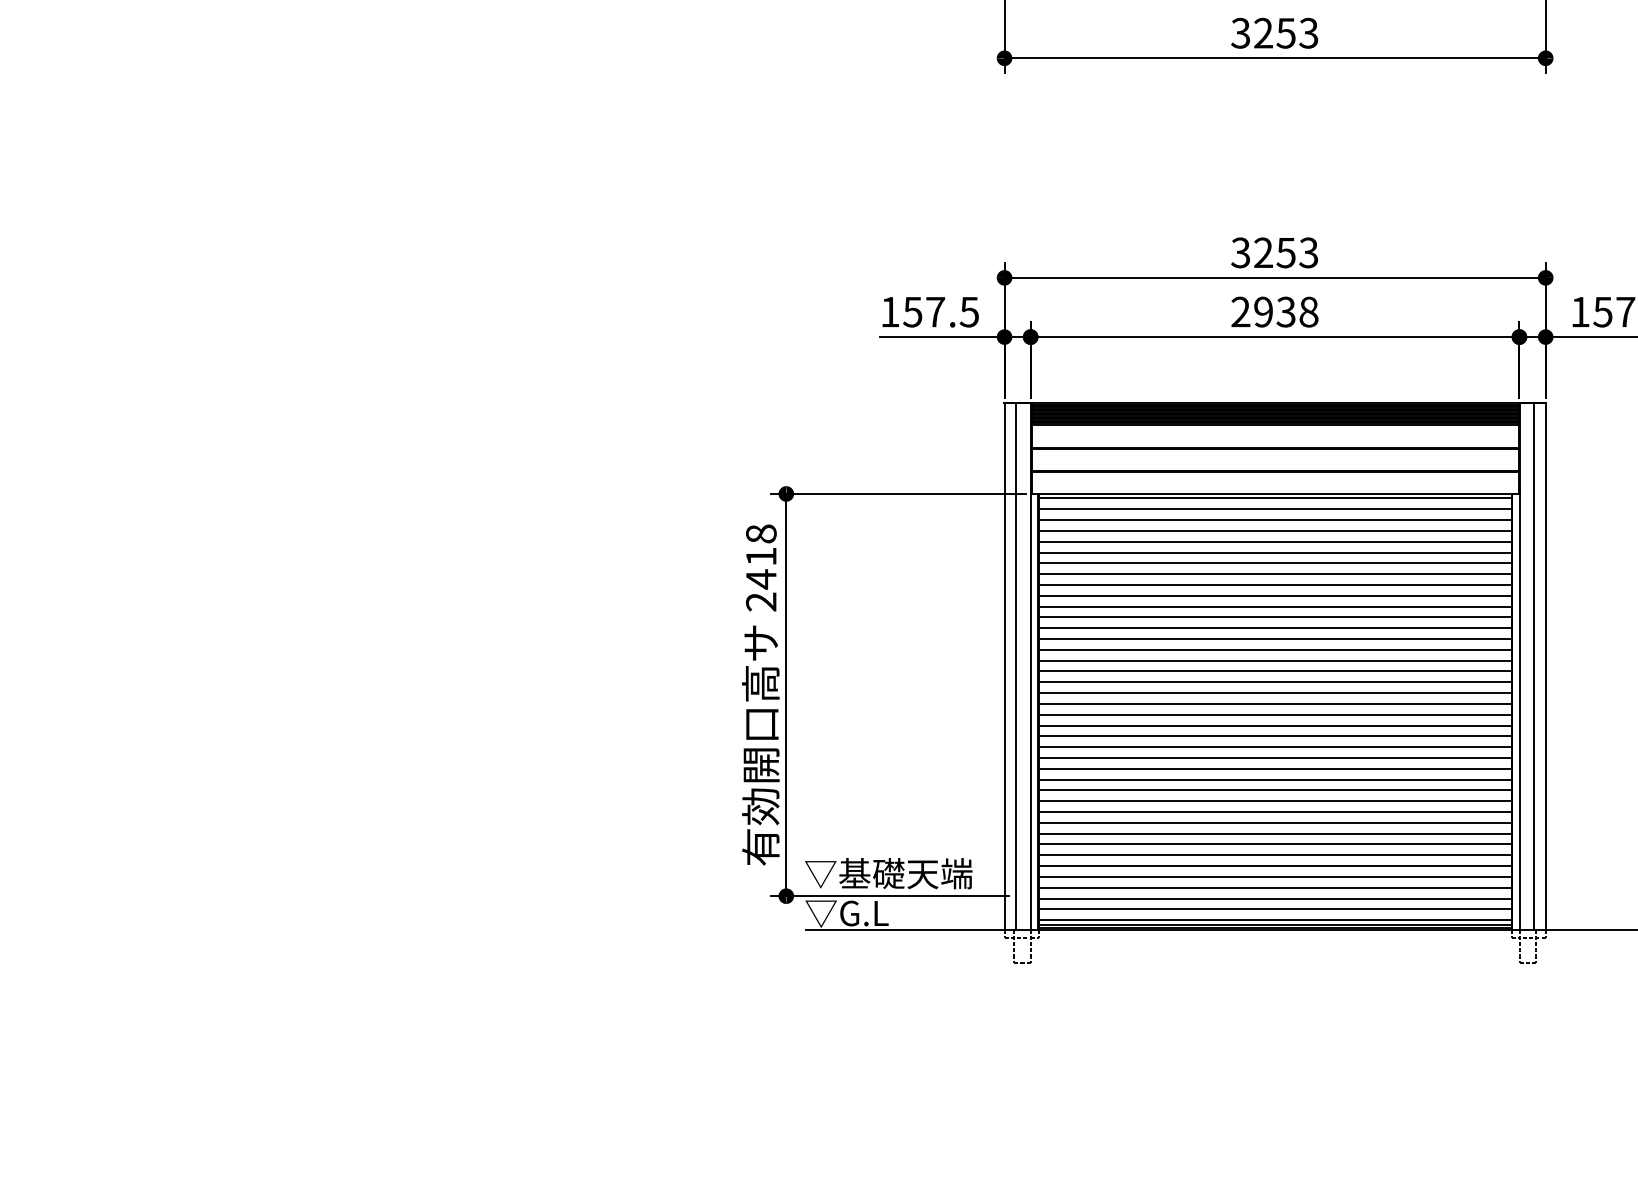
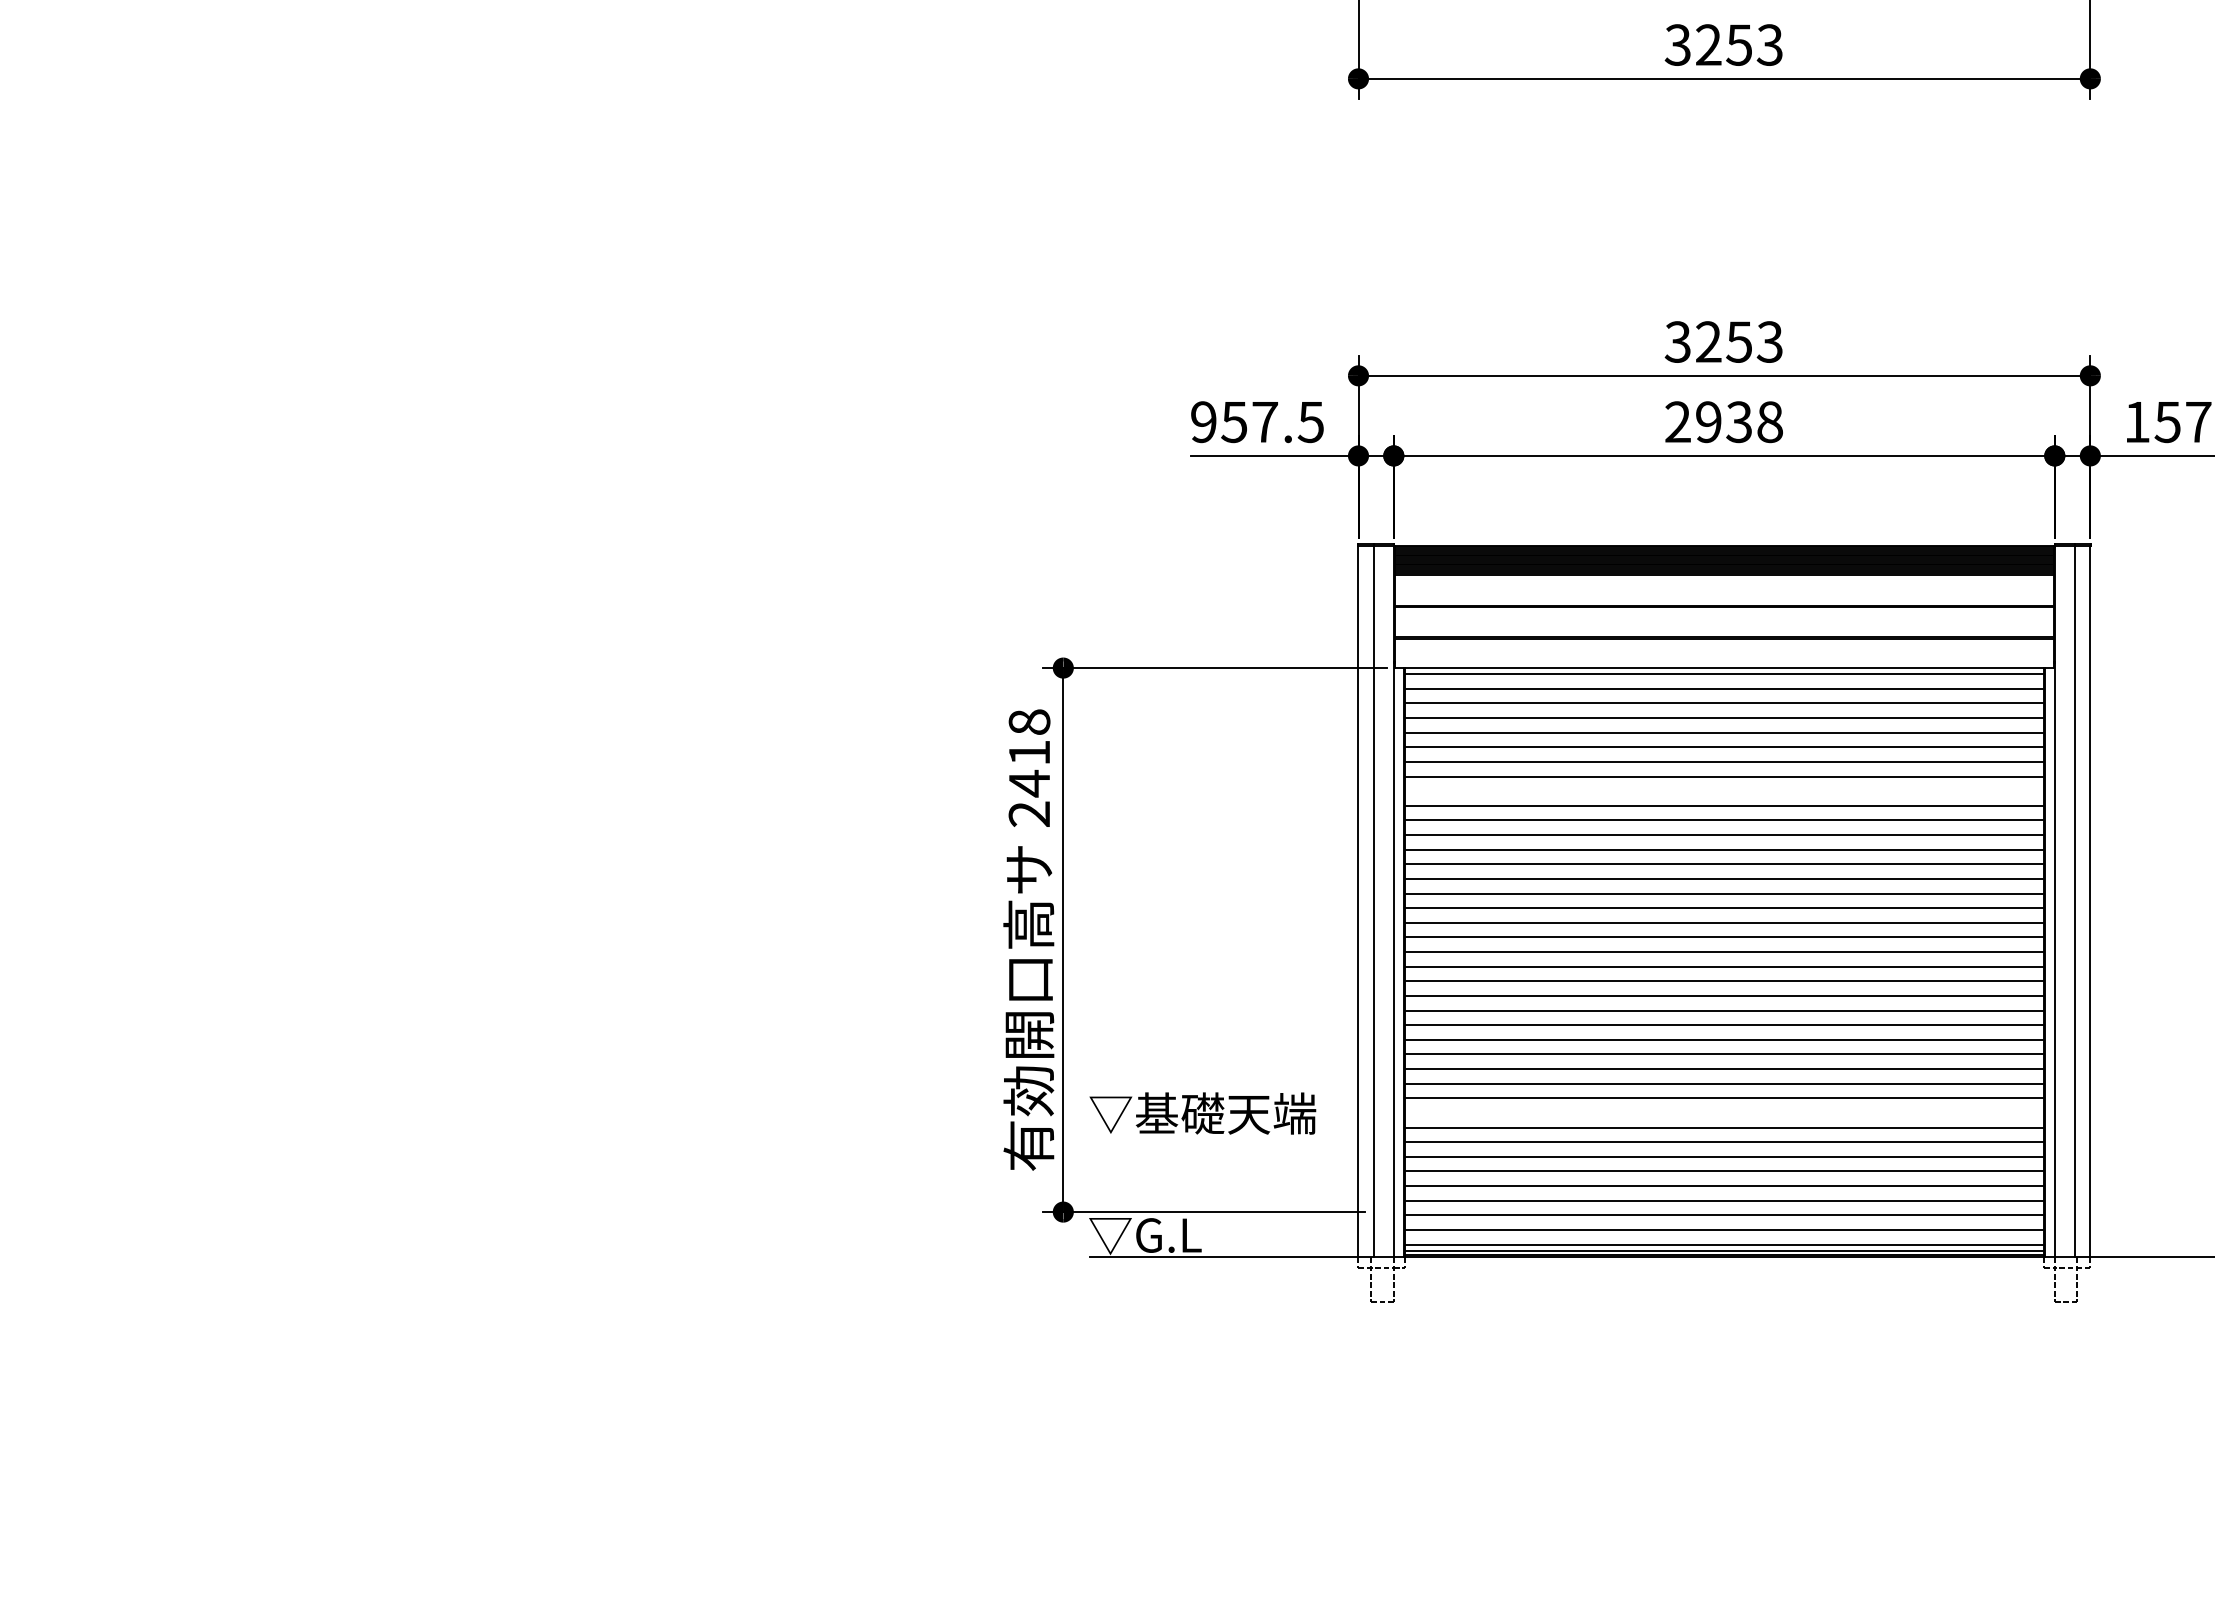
text: (889, 312) -> (1203, 422), 157.5 -> 957.5
line: (1275, 585) -> (1724, 791), removed
line: (1275, 822) -> (1724, 1112), removed
text: (888, 873) -> (1202, 1113), moved

